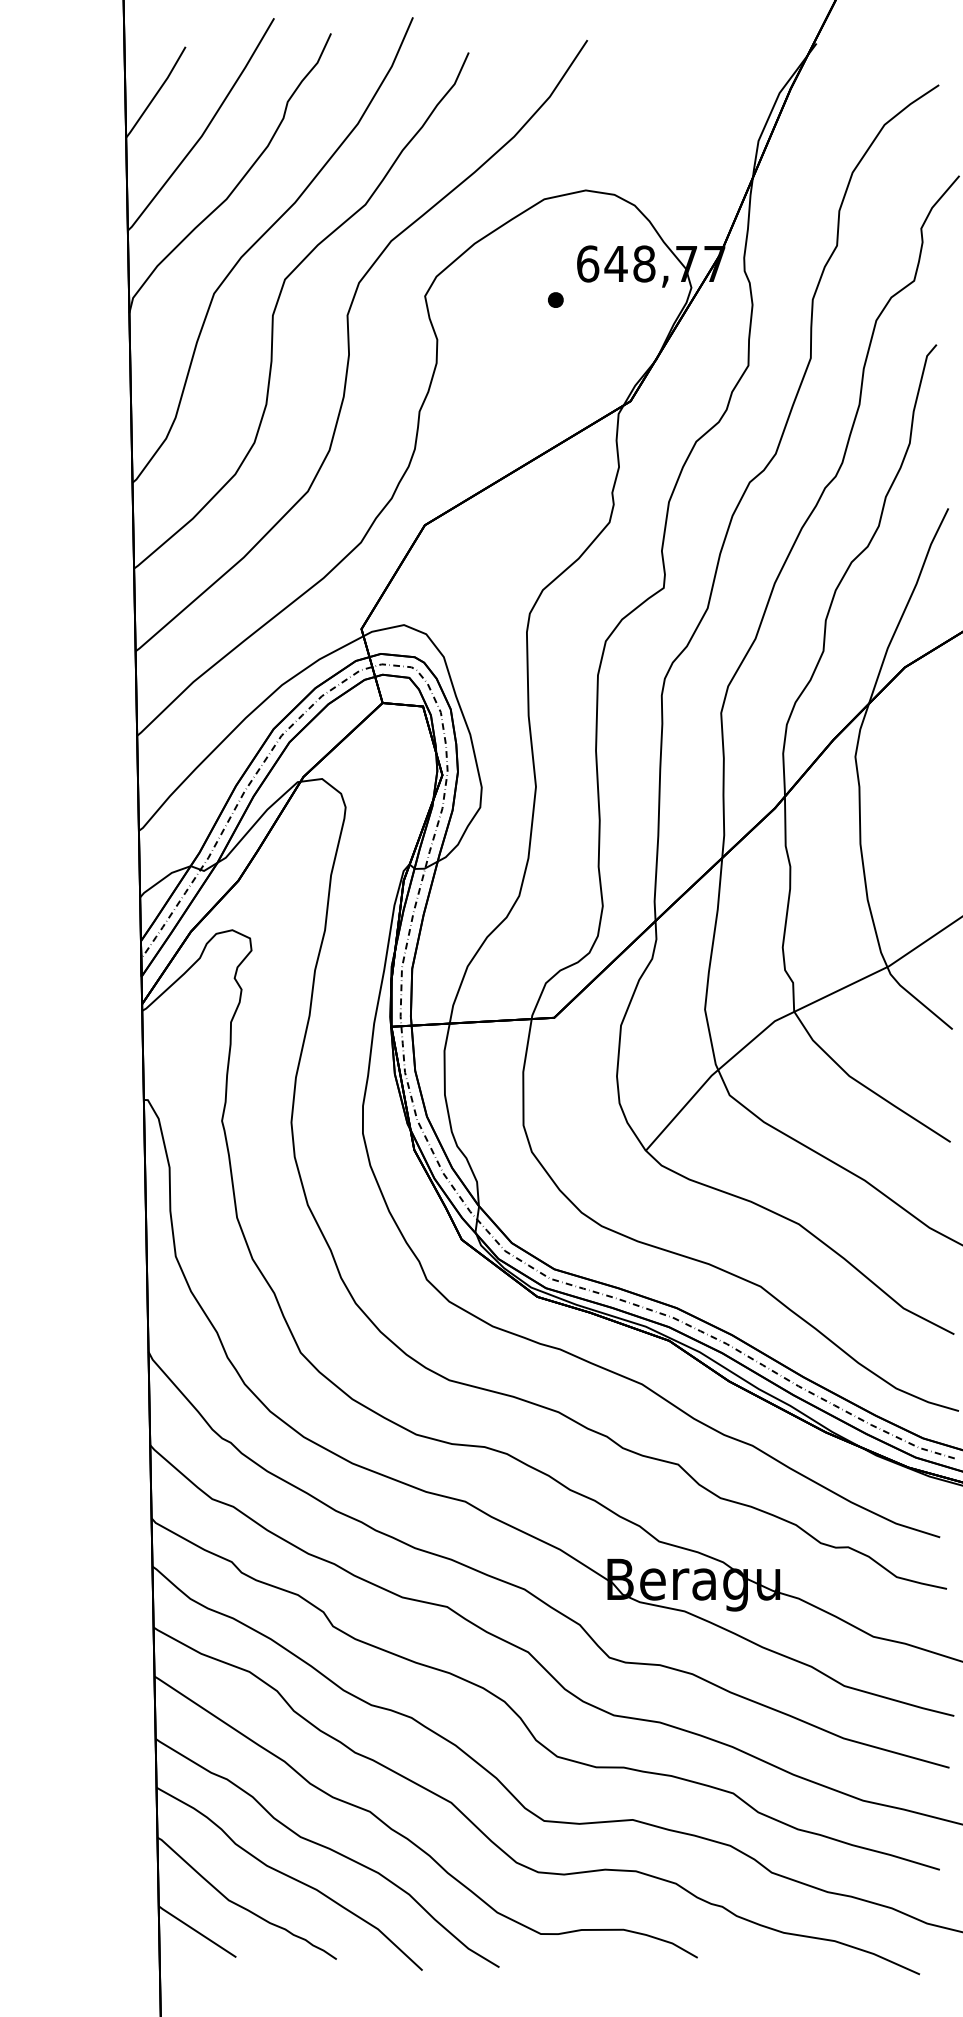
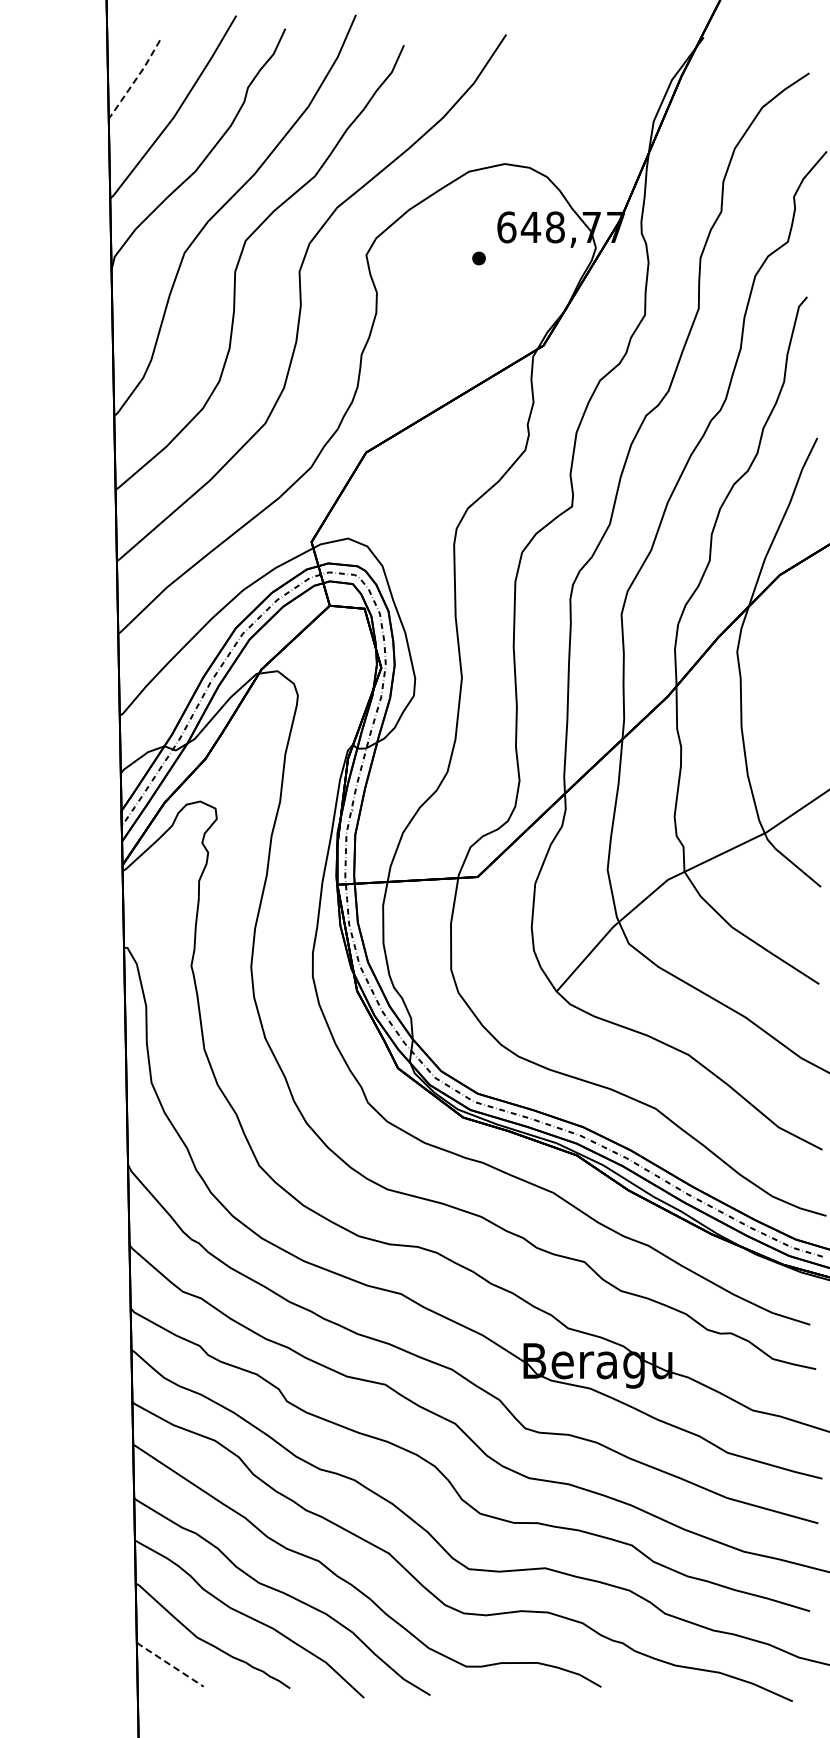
line: (157, 93) -> (135, 80), solid -> dashed
line: (196, 1931) -> (169, 1664), solid -> dashed

